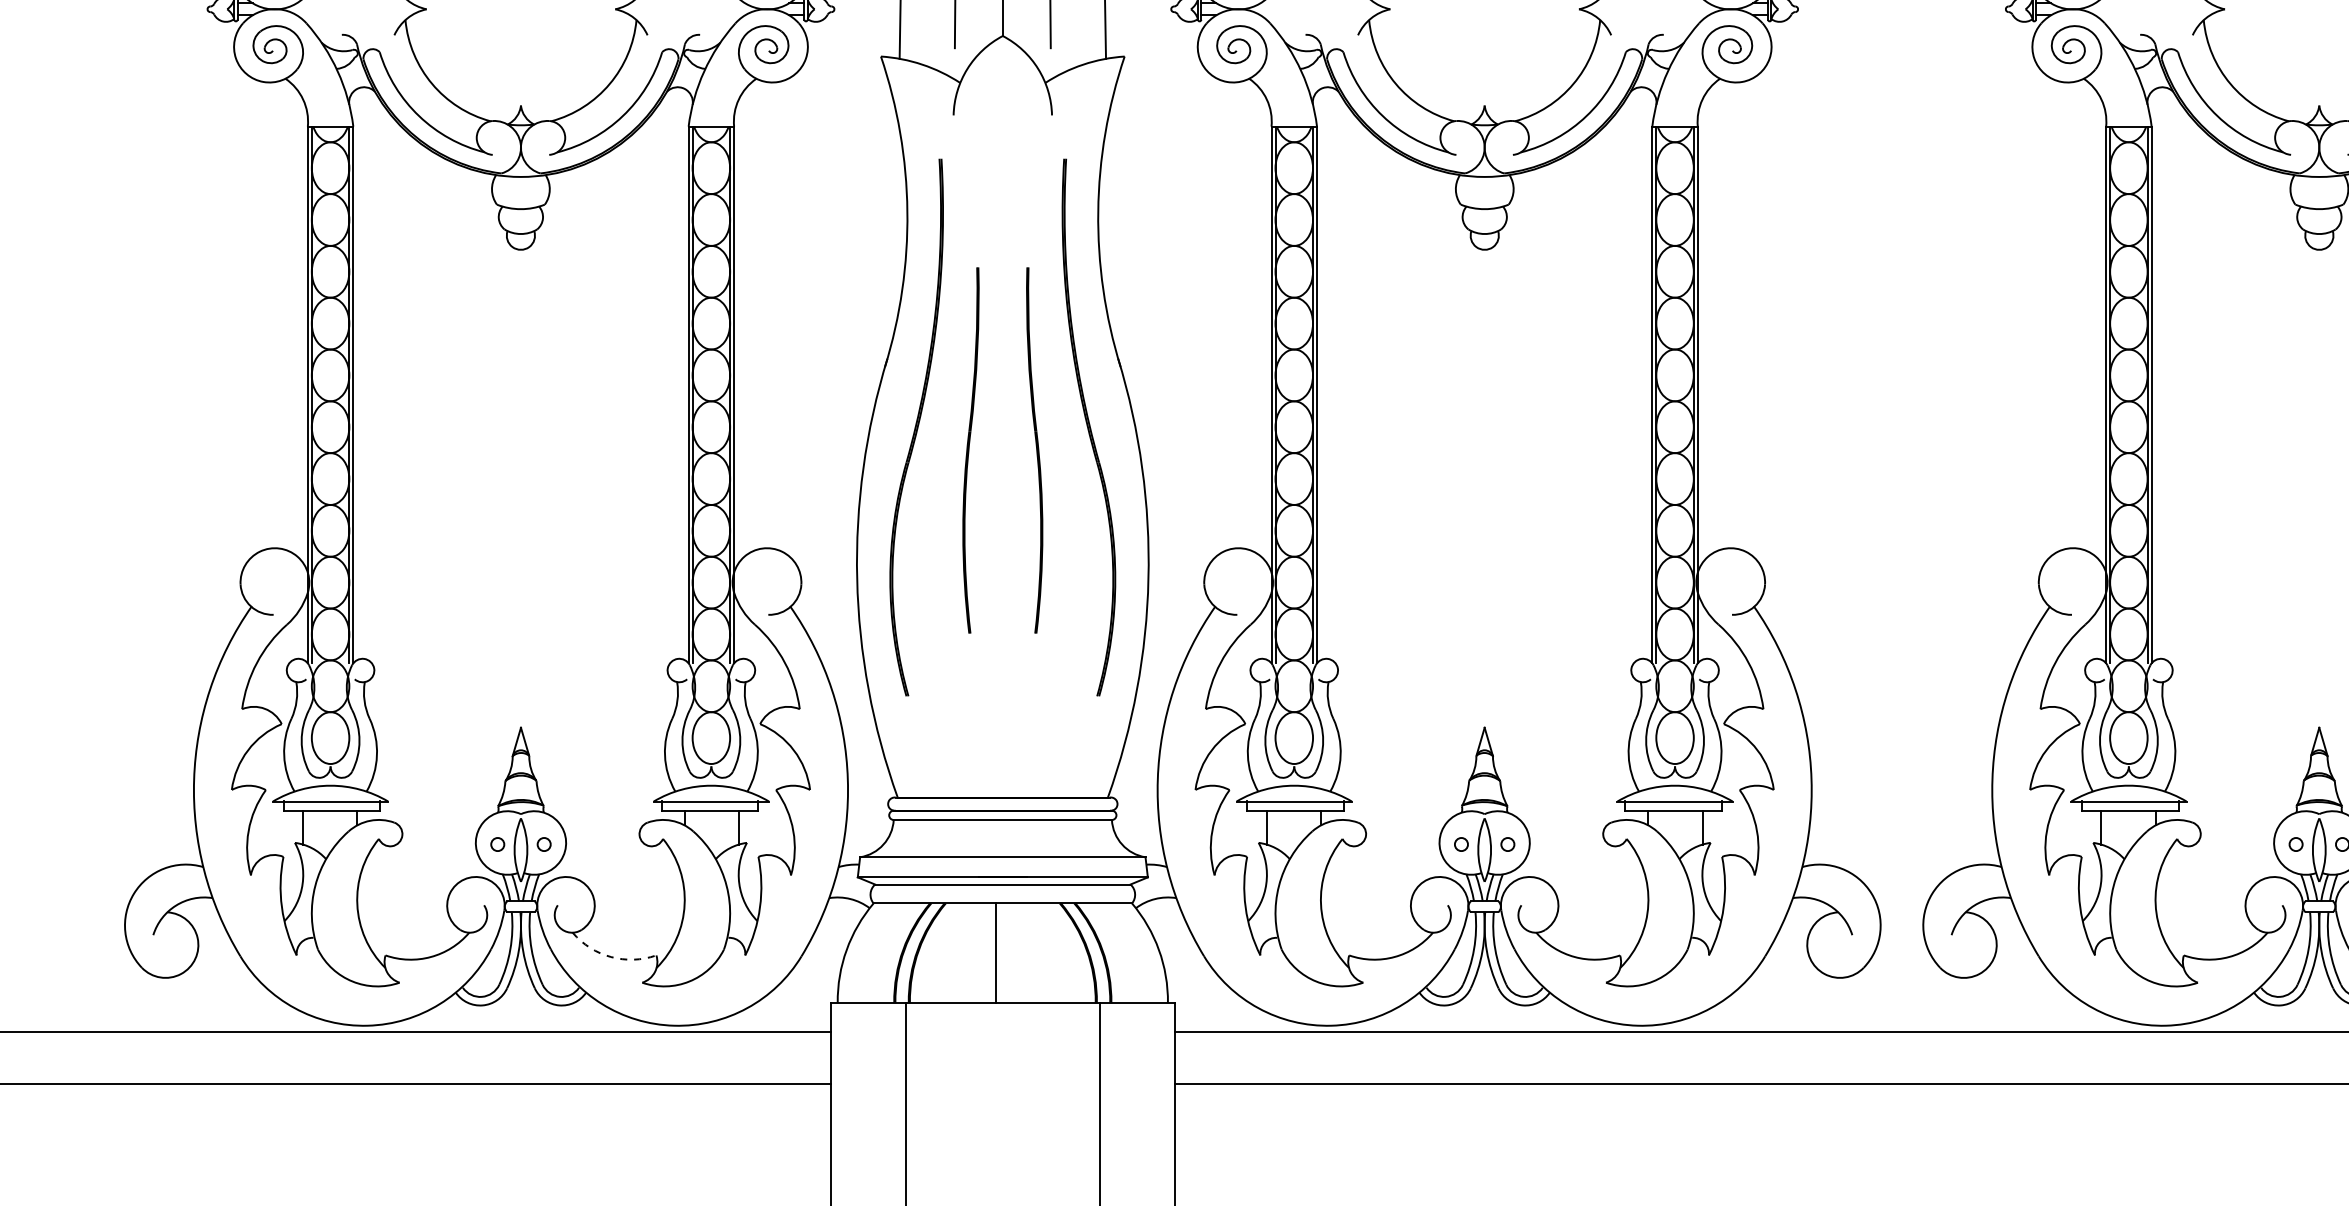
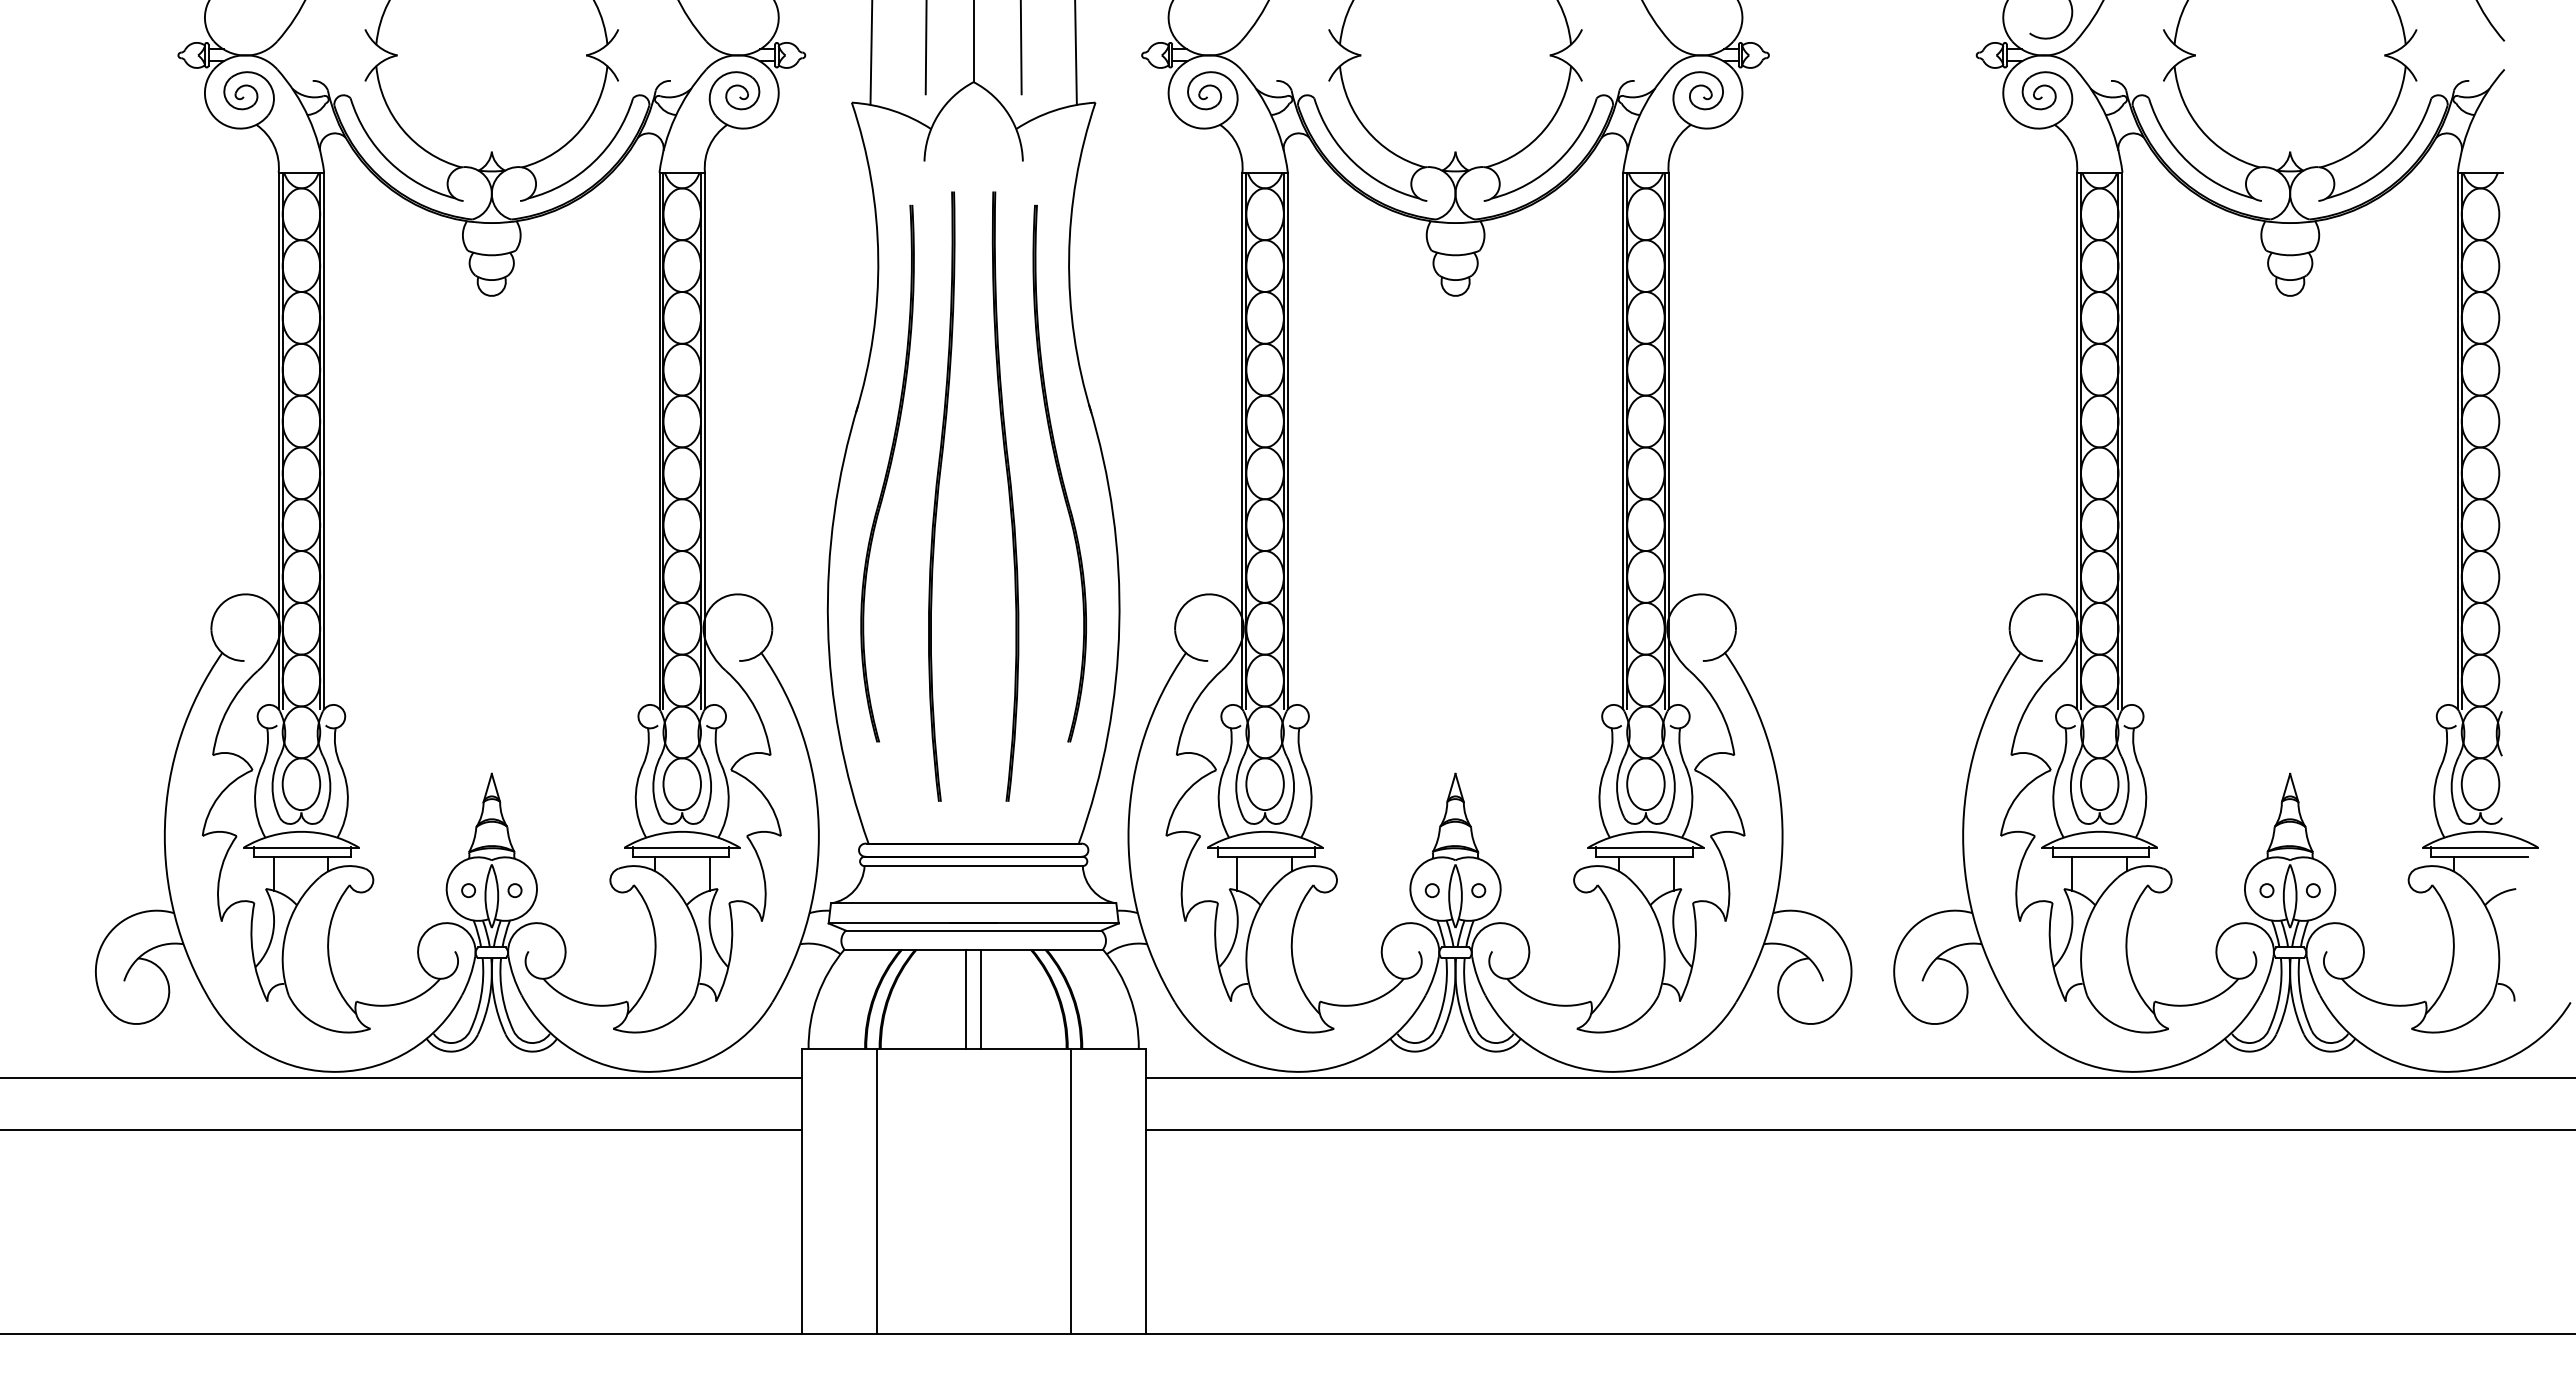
part: (970, 450) -> (941, 496), size x1.67
part: (1034, 450) -> (1005, 496), size x1.67
line: (1009, 953) -> (980, 999), added
arc: (610, 957) -> (581, 1003), dashed -> solid

